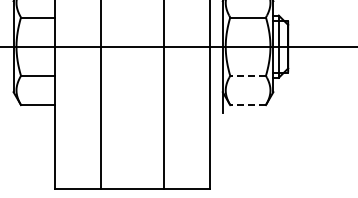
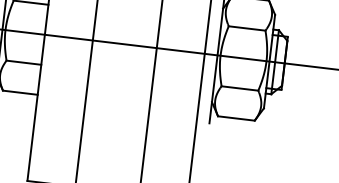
line: (248, 75) -> (240, 88), dashed -> solid
line: (248, 105) -> (236, 118), dashed -> solid

